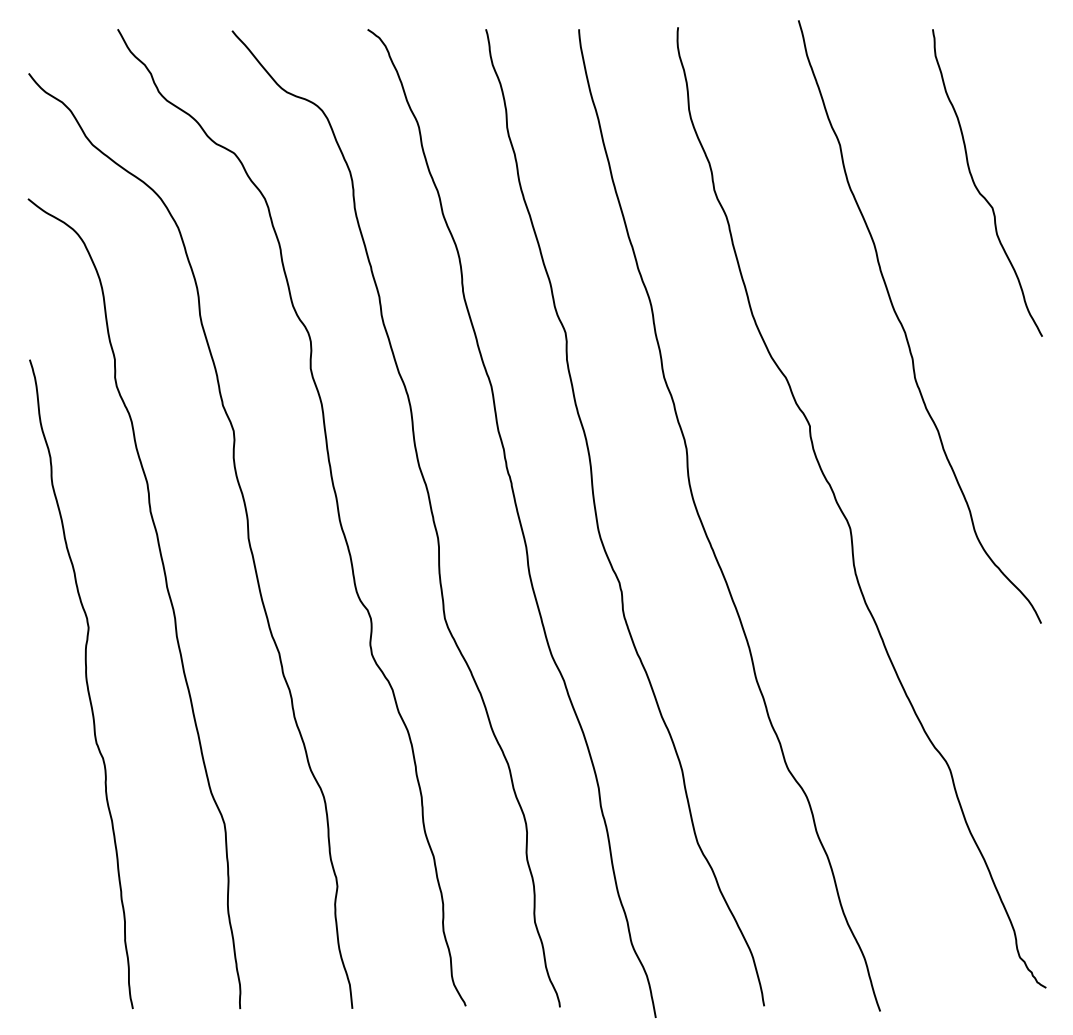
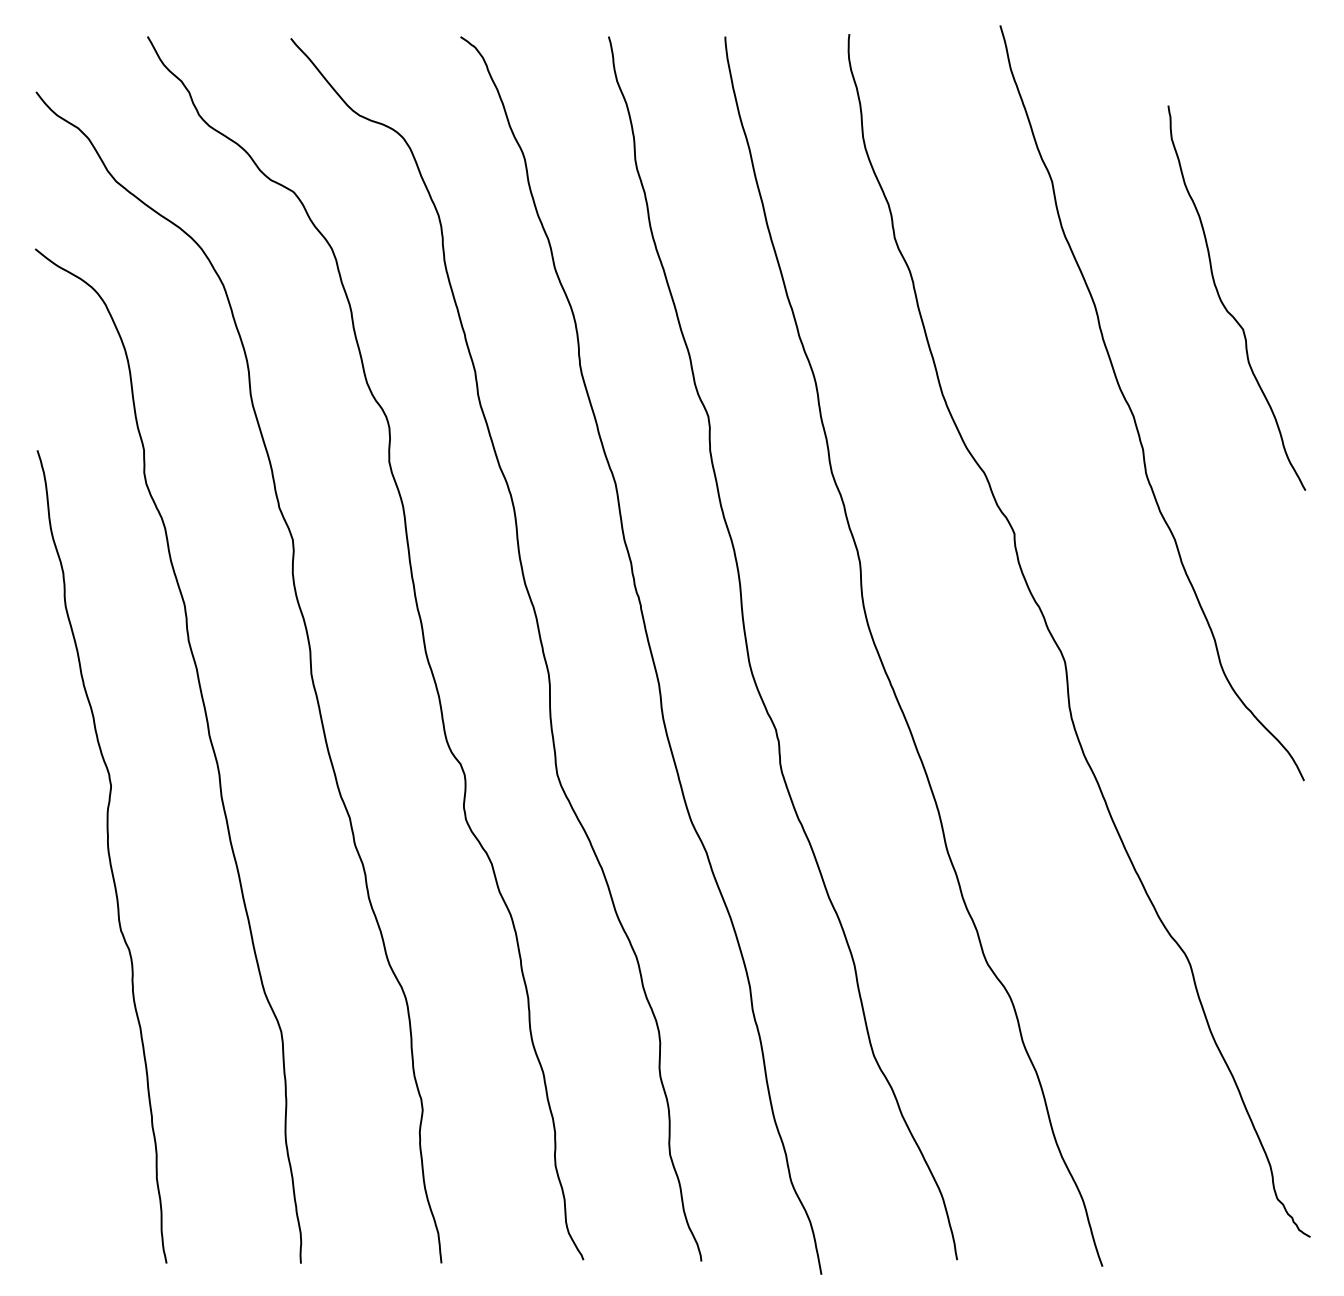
curve: (977, 188) -> (1224, 304), moved

